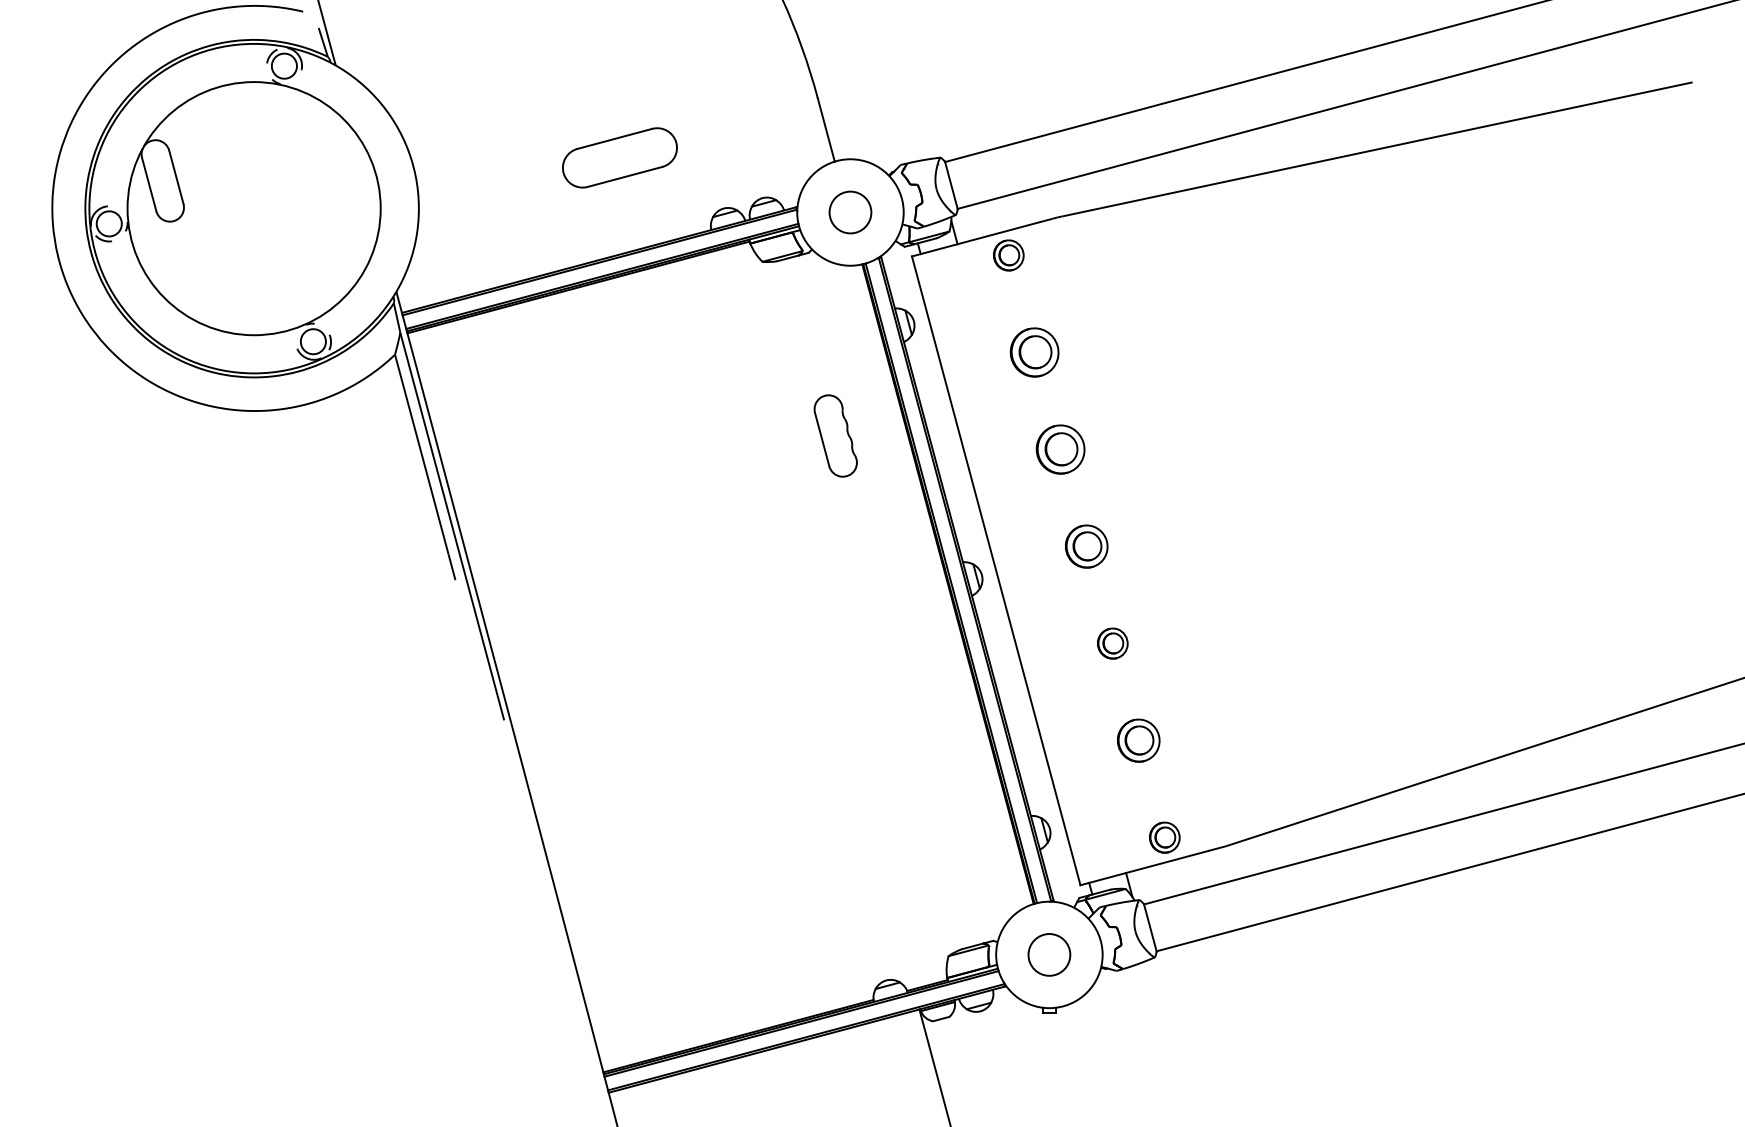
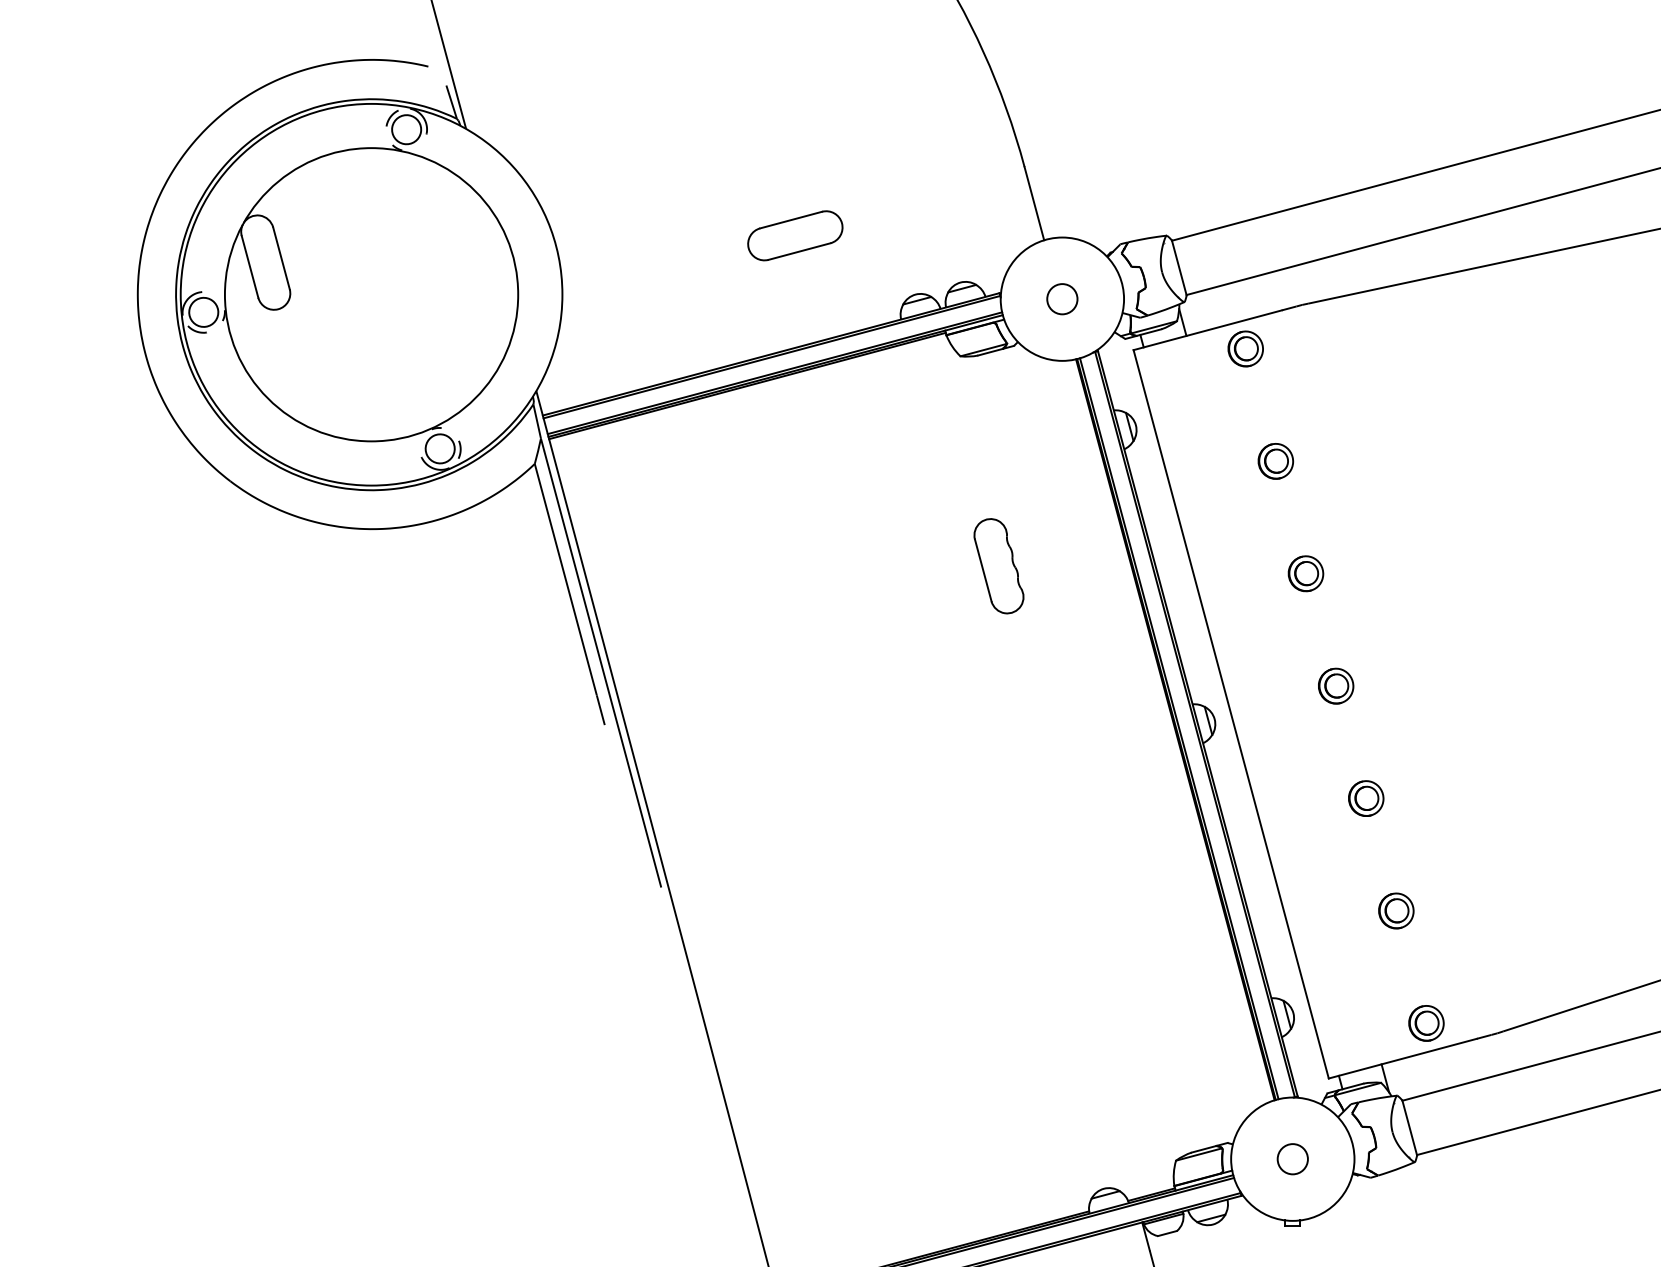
part: (619, 157) -> (794, 235), size x0.71
circle: (850, 212) -> (1062, 299), size x0.62
part: (1034, 352) -> (1275, 461), size x0.62
part: (835, 435) -> (998, 565), moved
part: (1060, 449) -> (1305, 573), size x0.62
part: (1086, 546) -> (1335, 686), size x0.71
part: (1138, 740) -> (1396, 910), size x0.71
circle: (1049, 954) -> (1292, 1158), size x0.62

